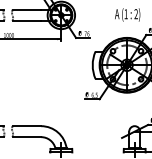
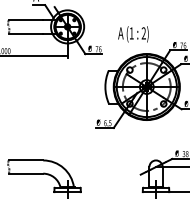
text: (127, 15) -> (133, 34), moved

